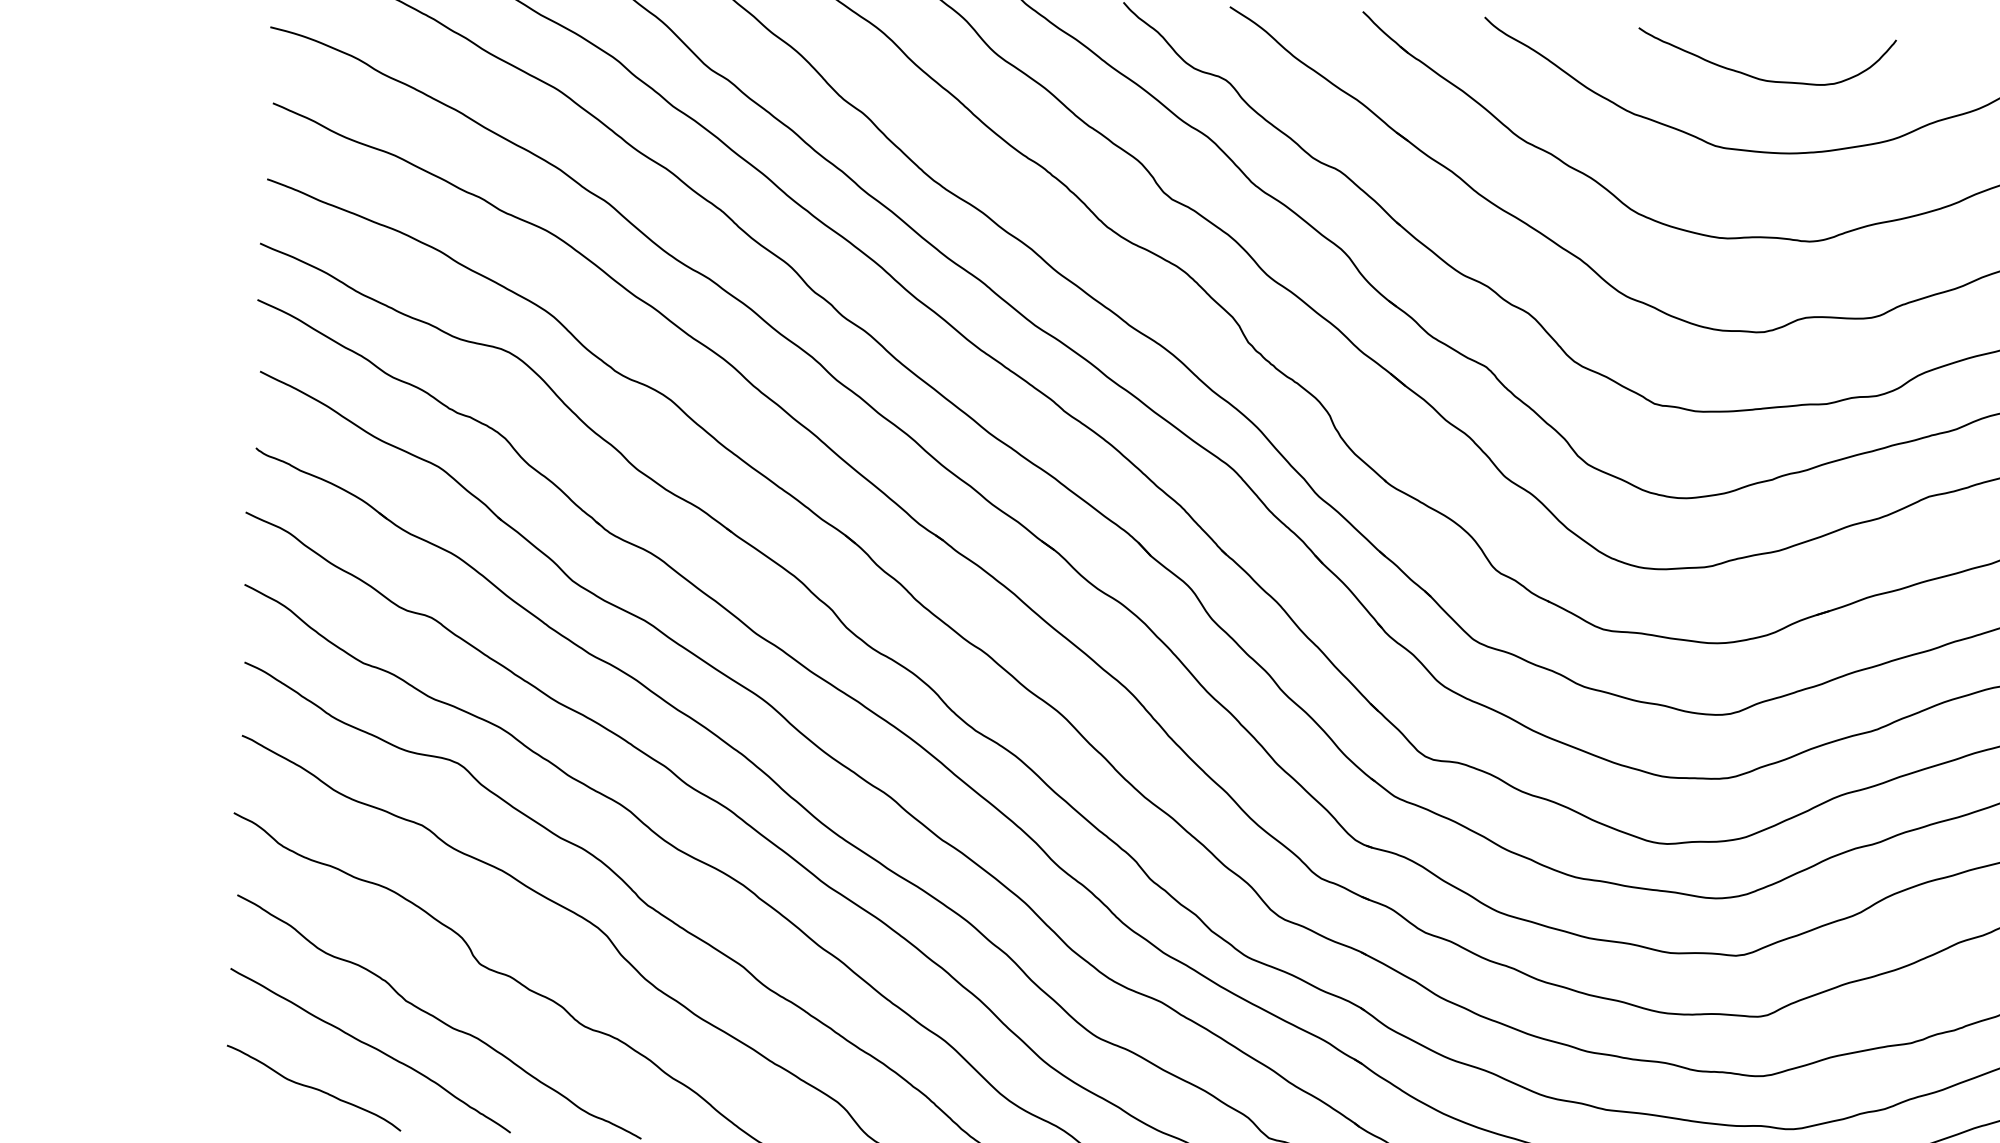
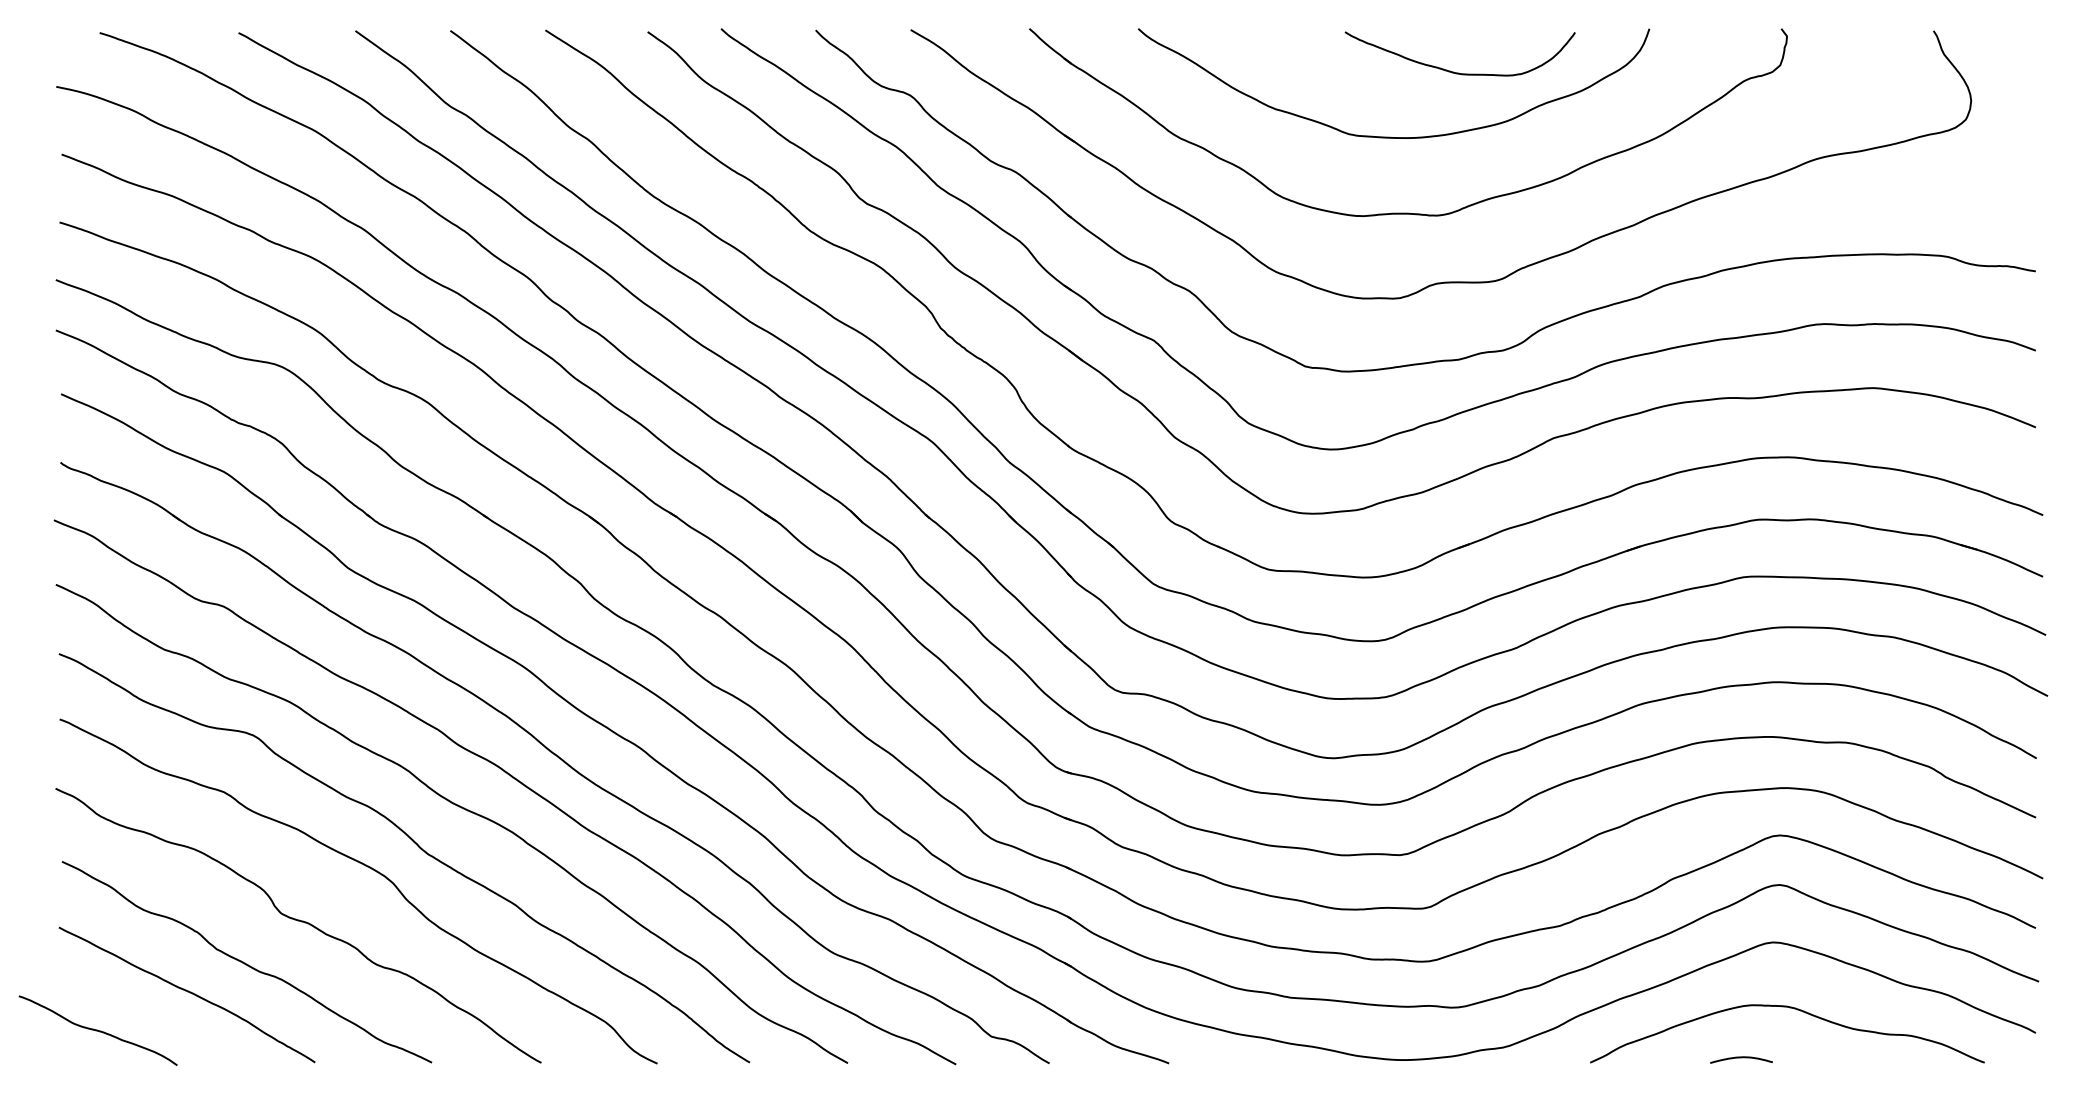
curve: (1758, 77) -> (1453, 71), moved
curve: (313, 1087) -> (97, 1030), moved

